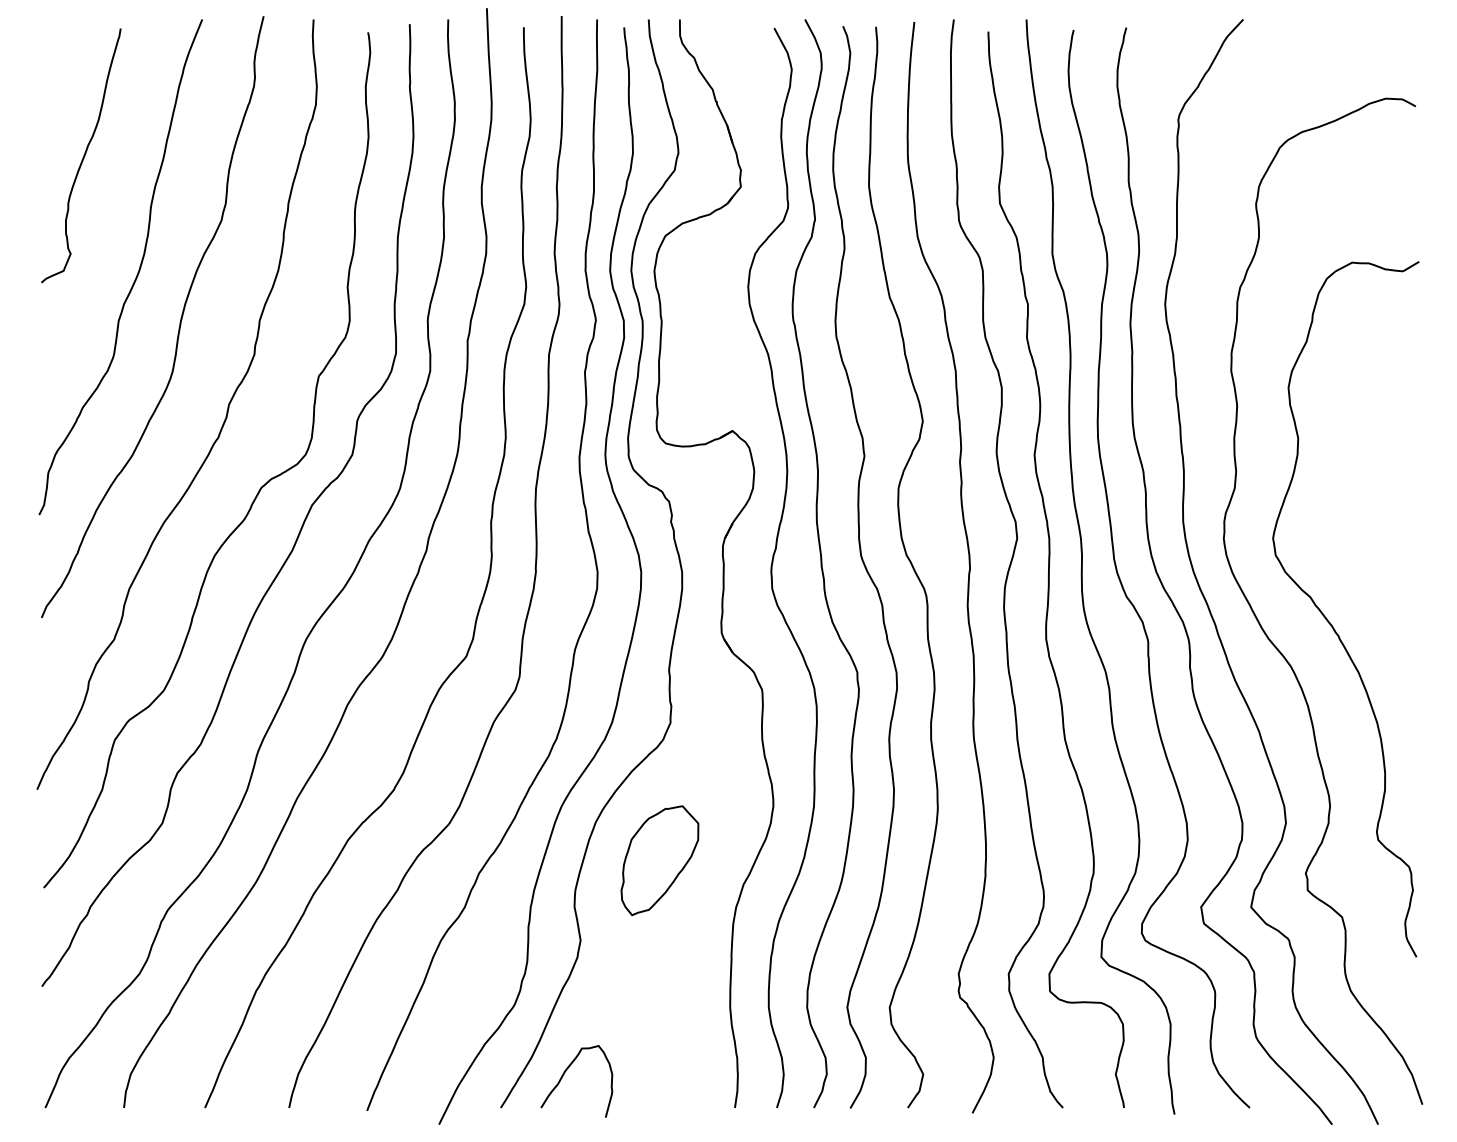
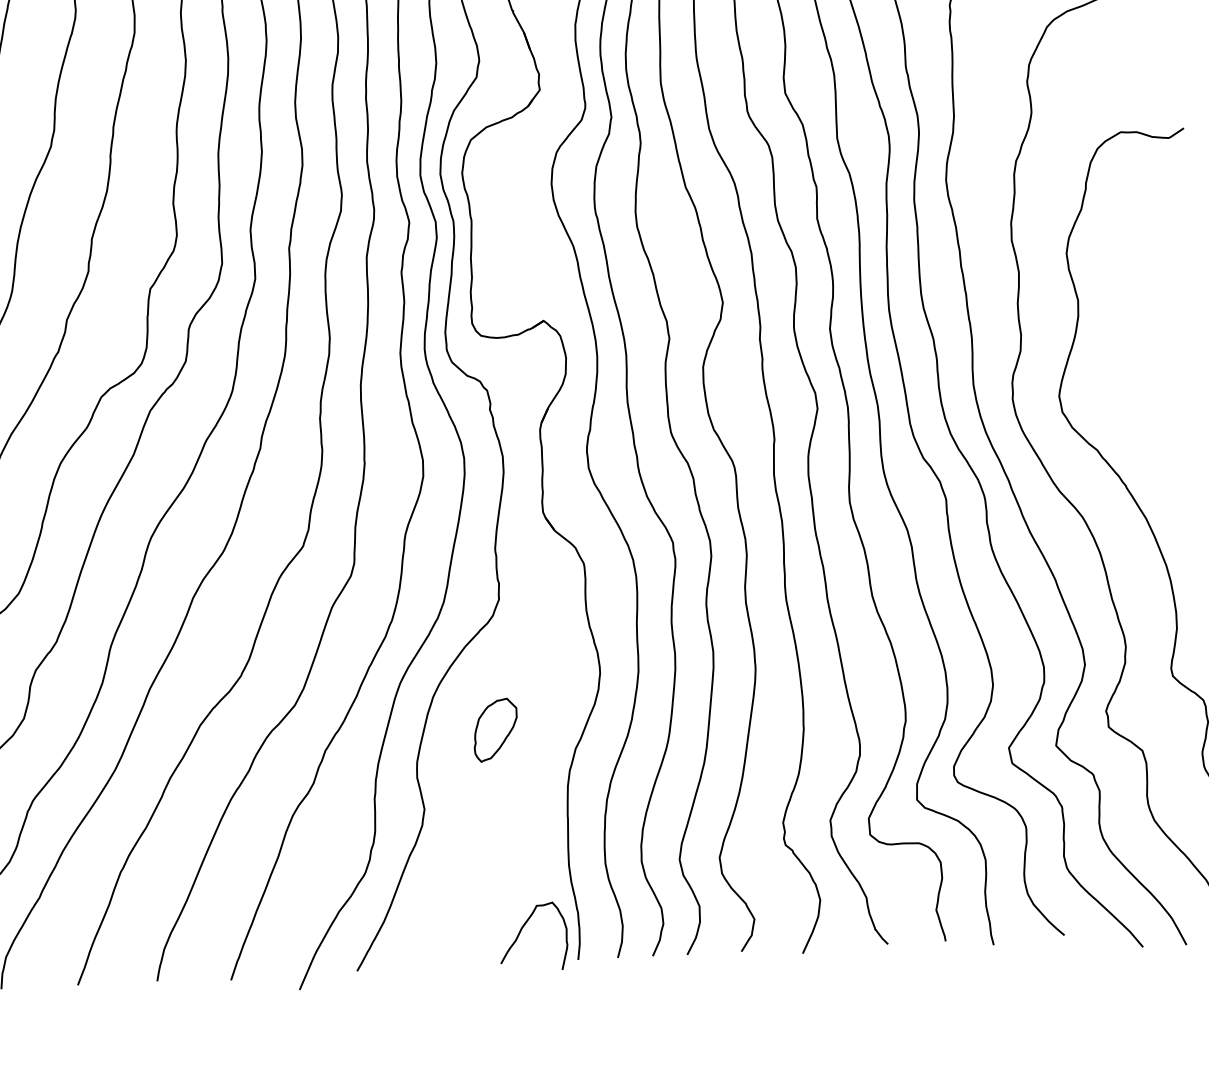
part: (659, 860) -> (495, 729), size x0.6
curve: (564, 1074) -> (521, 931), moved

